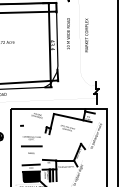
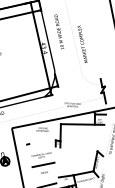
text: (86, 35) -> (82, 44), moved
text: (67, 128) -> (72, 105), moved

